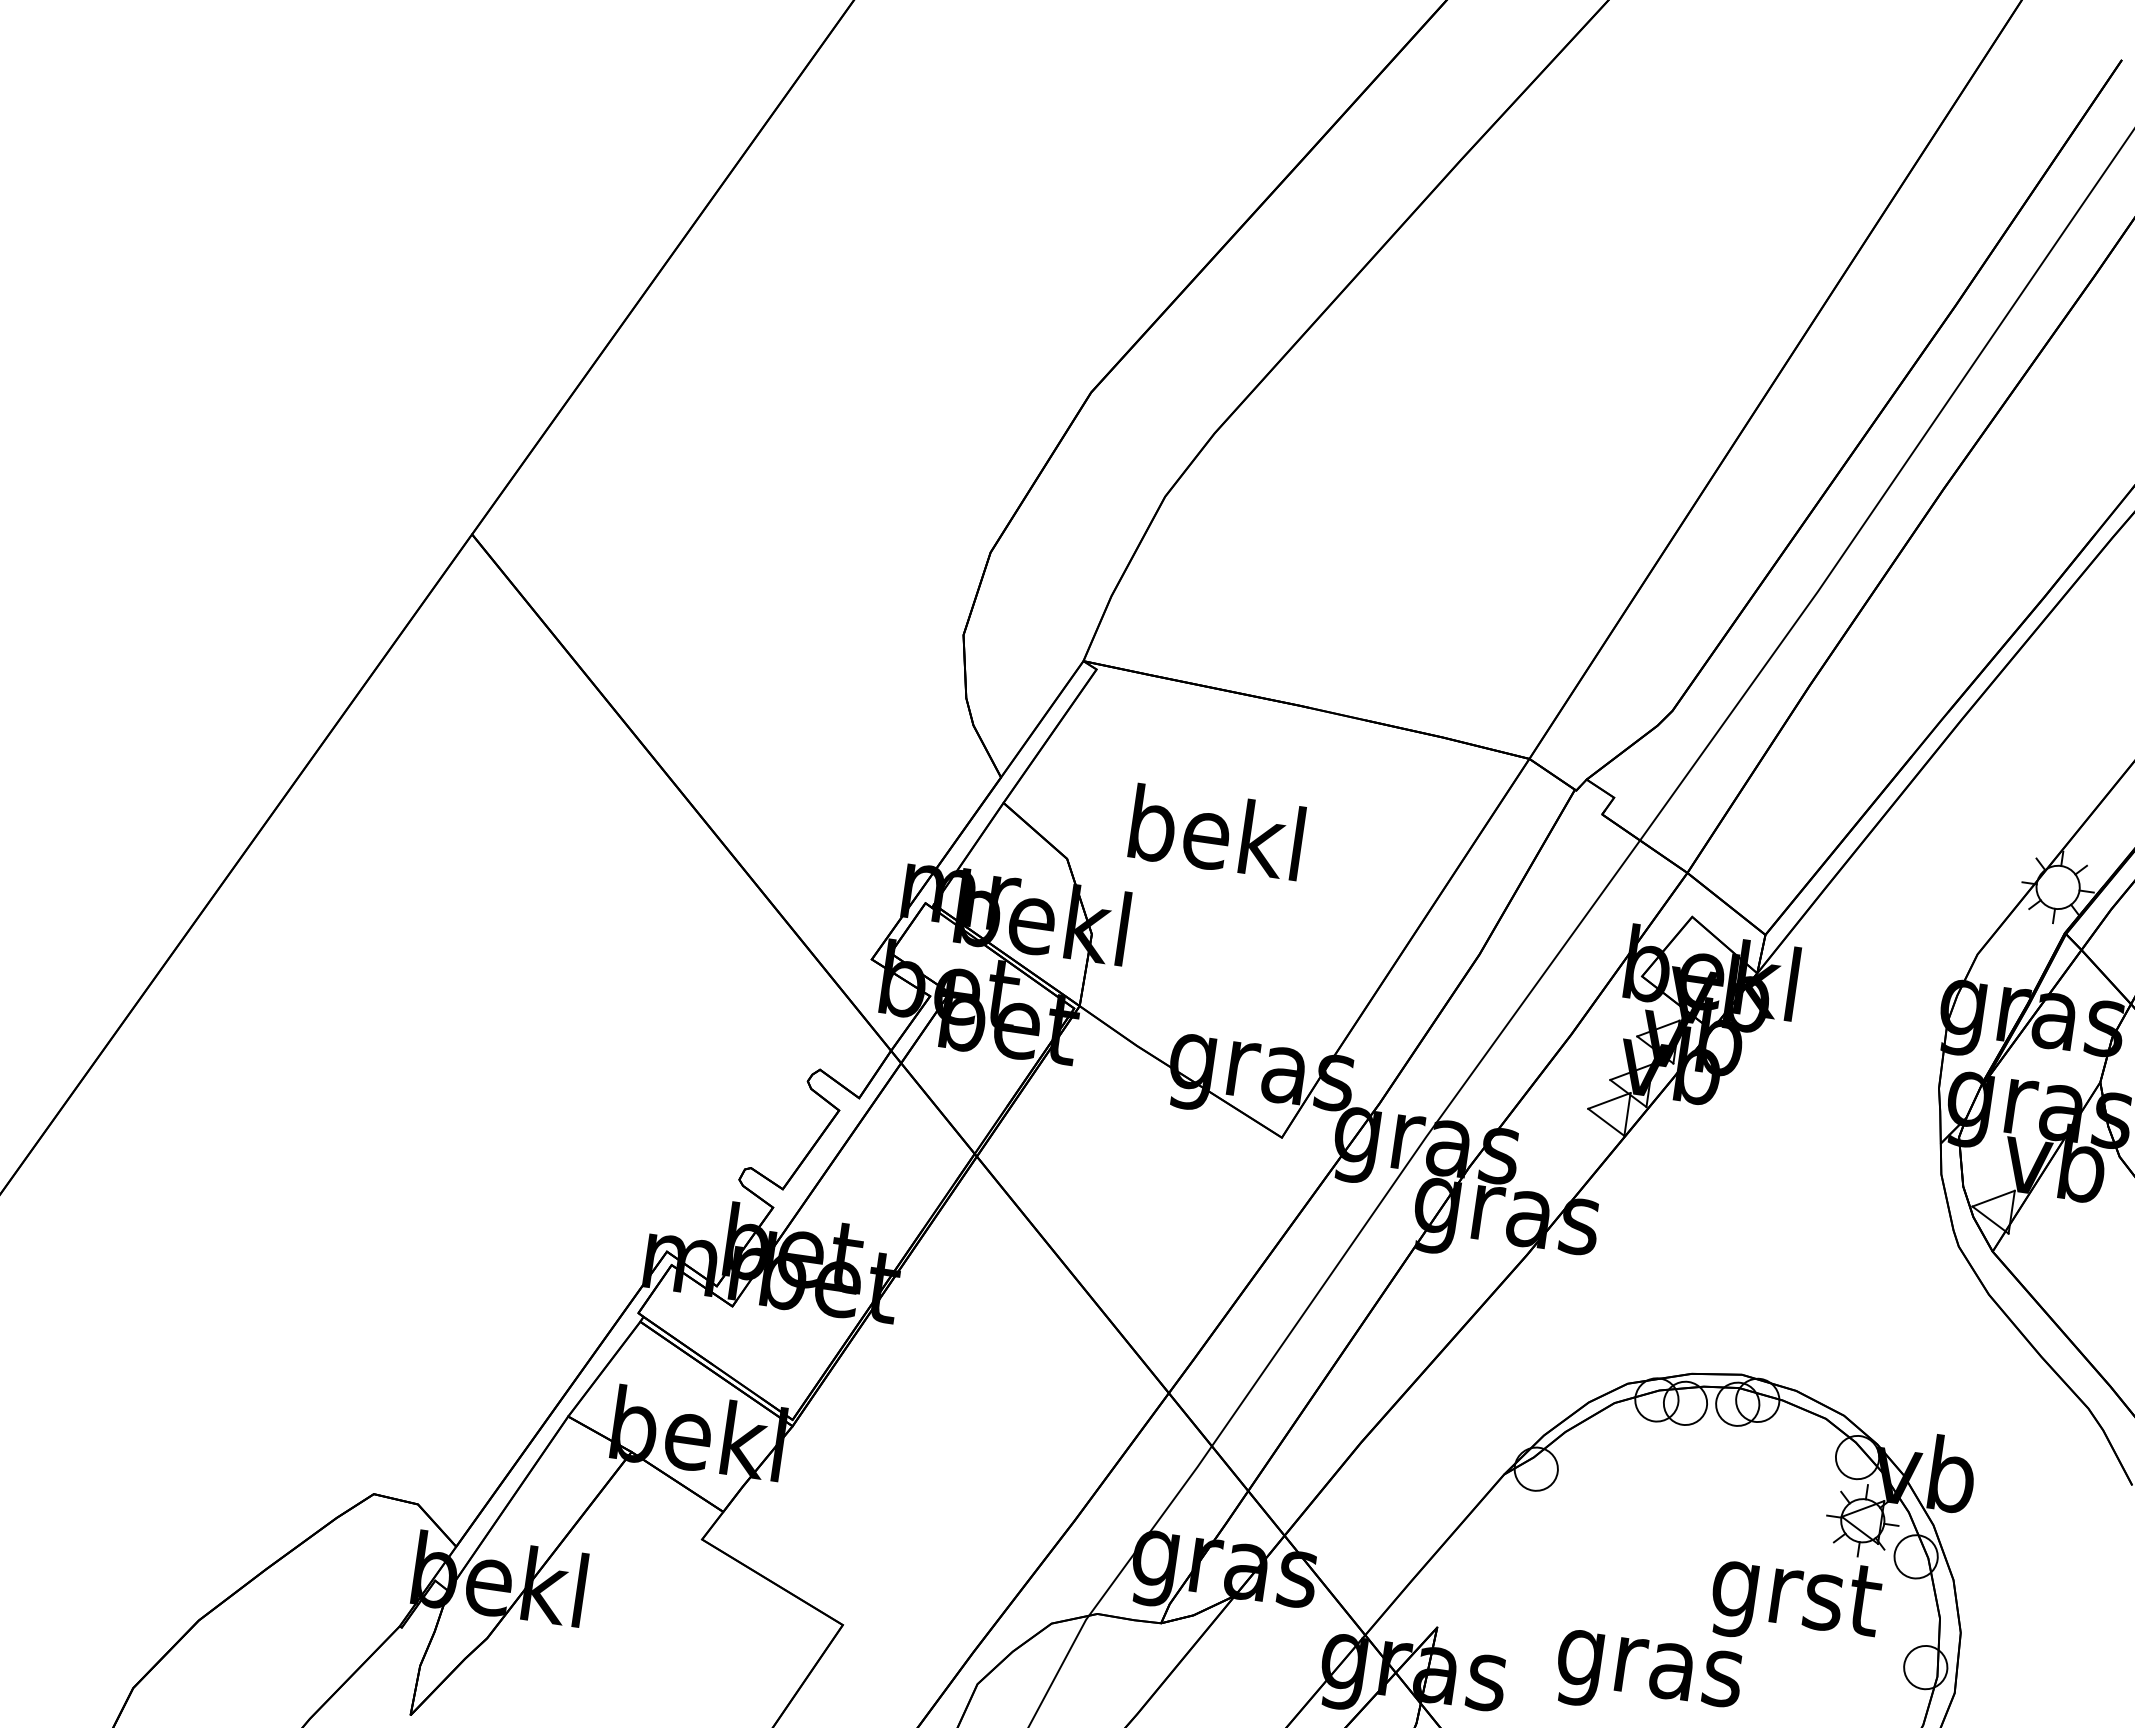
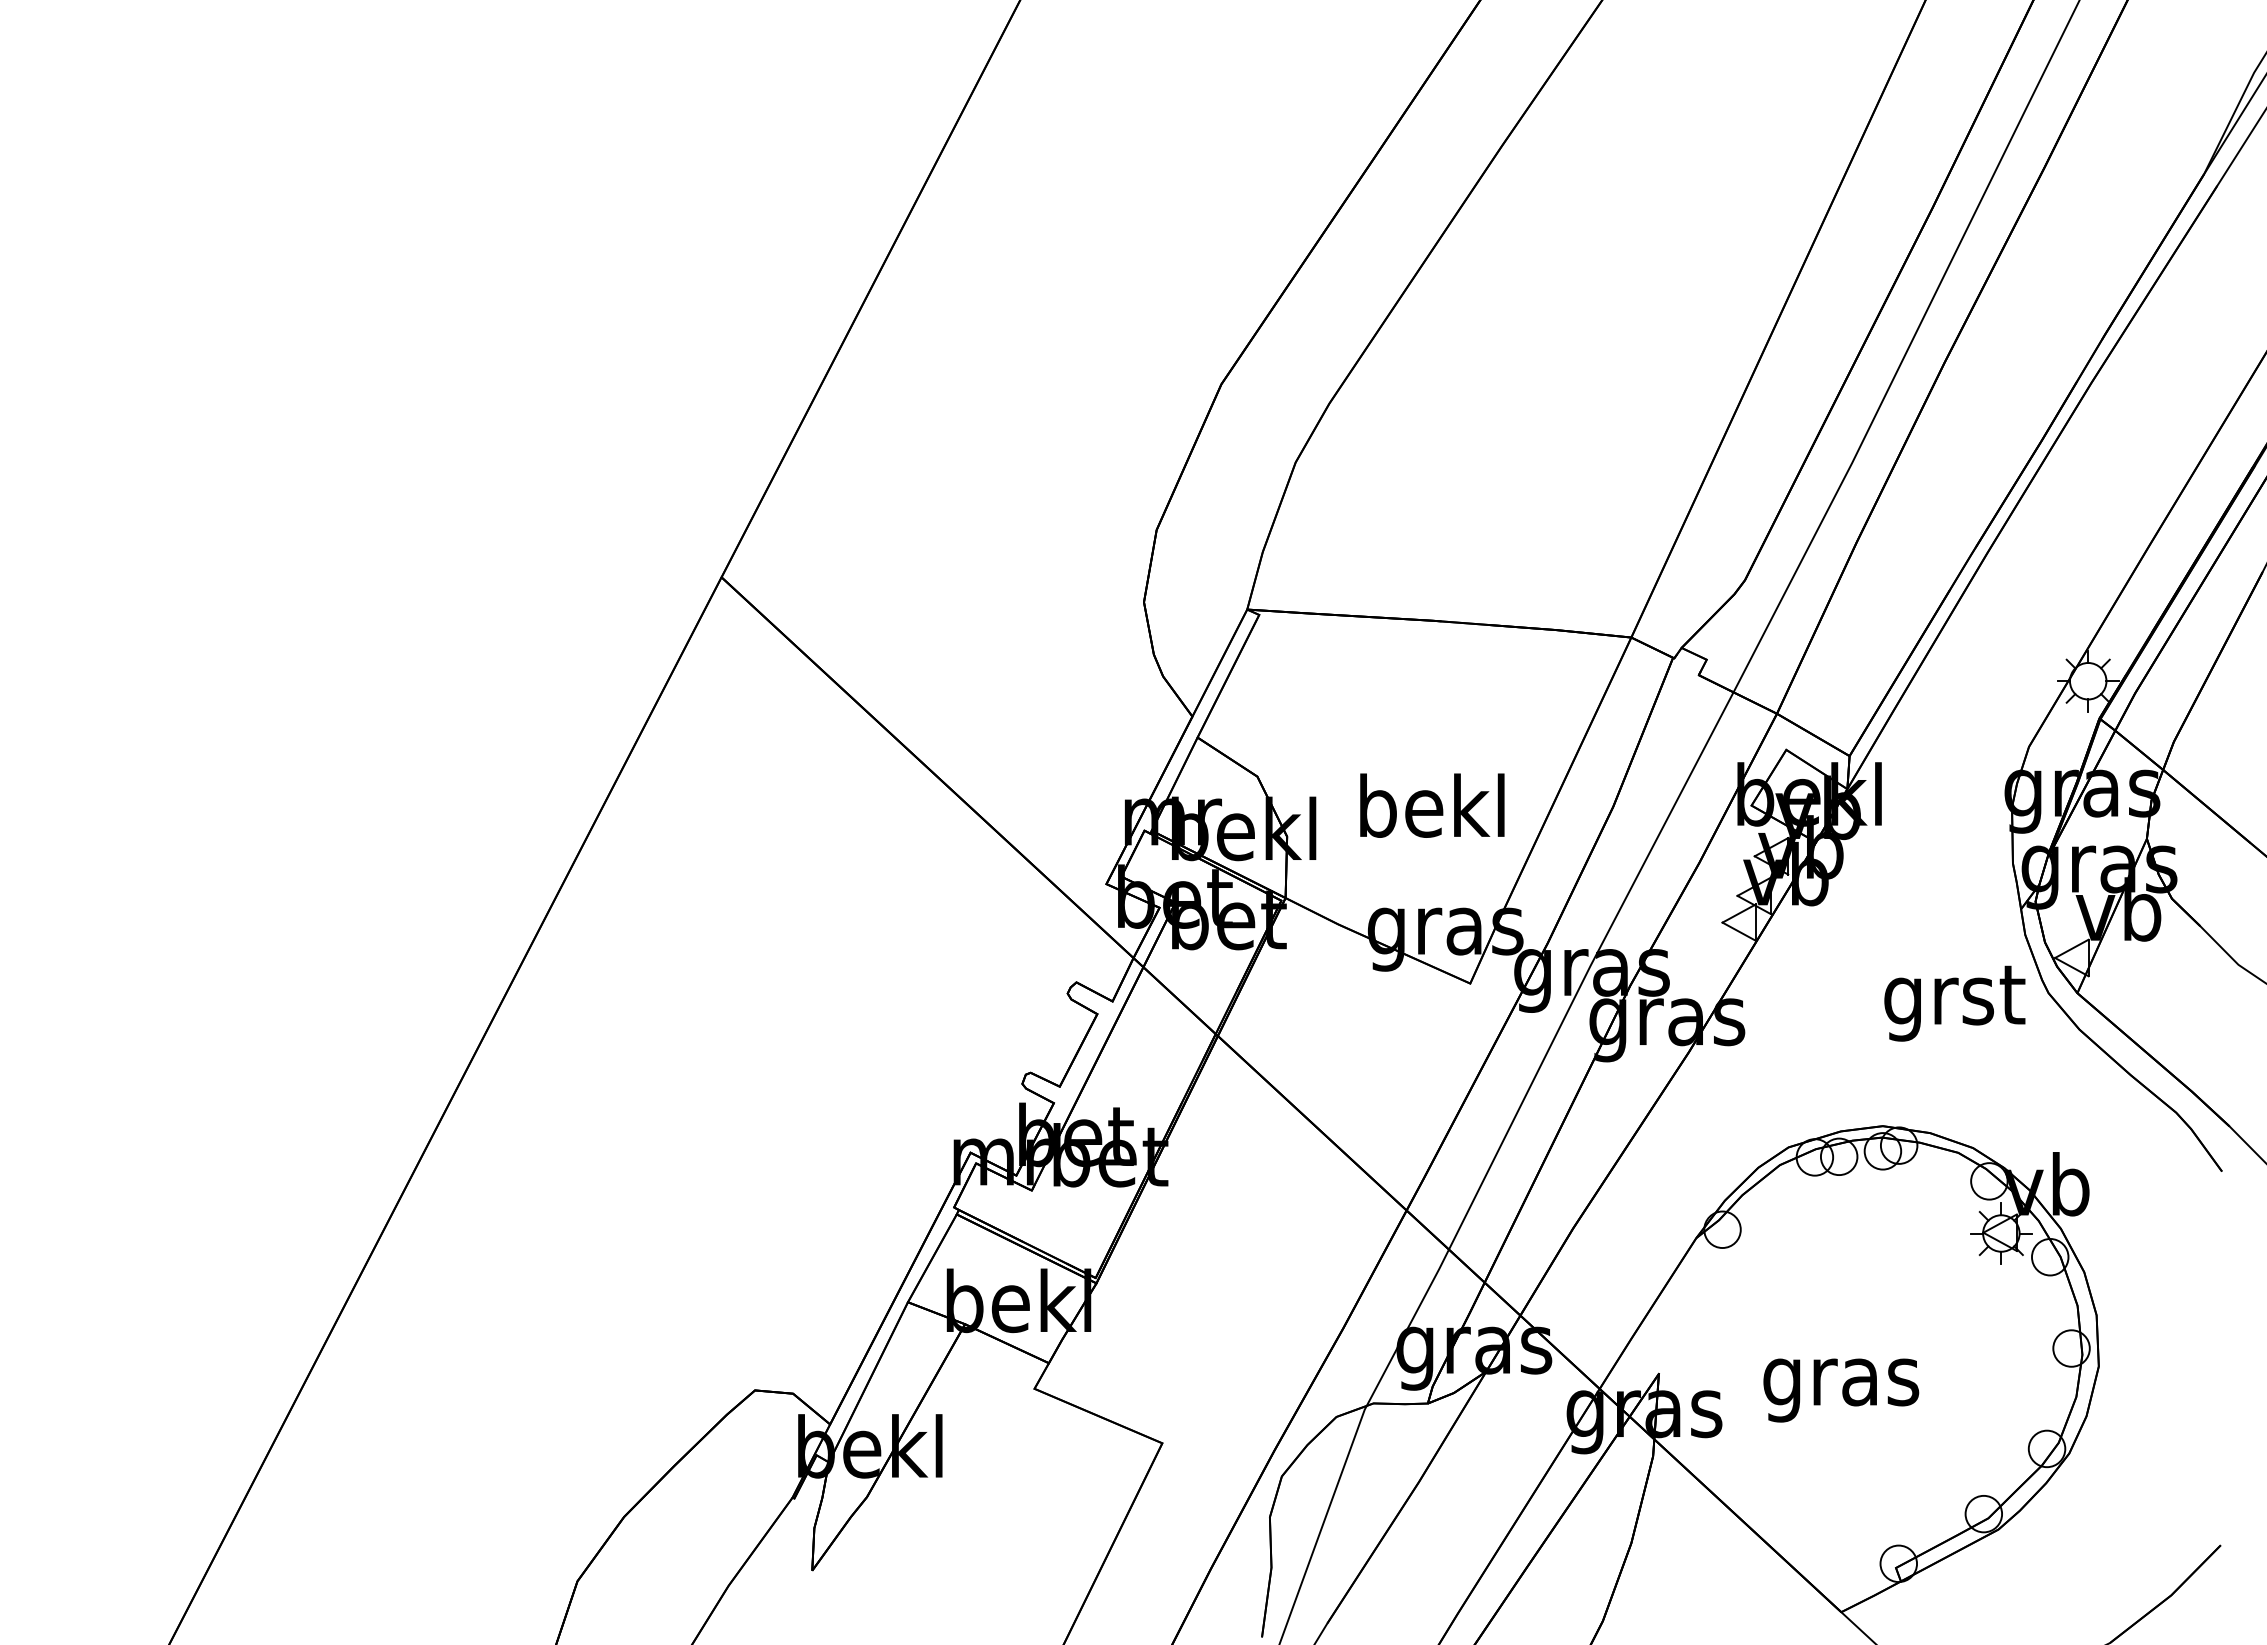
text: (1217, 832) -> (1432, 805), moved
text: (1795, 1600) -> (1954, 1003), moved

